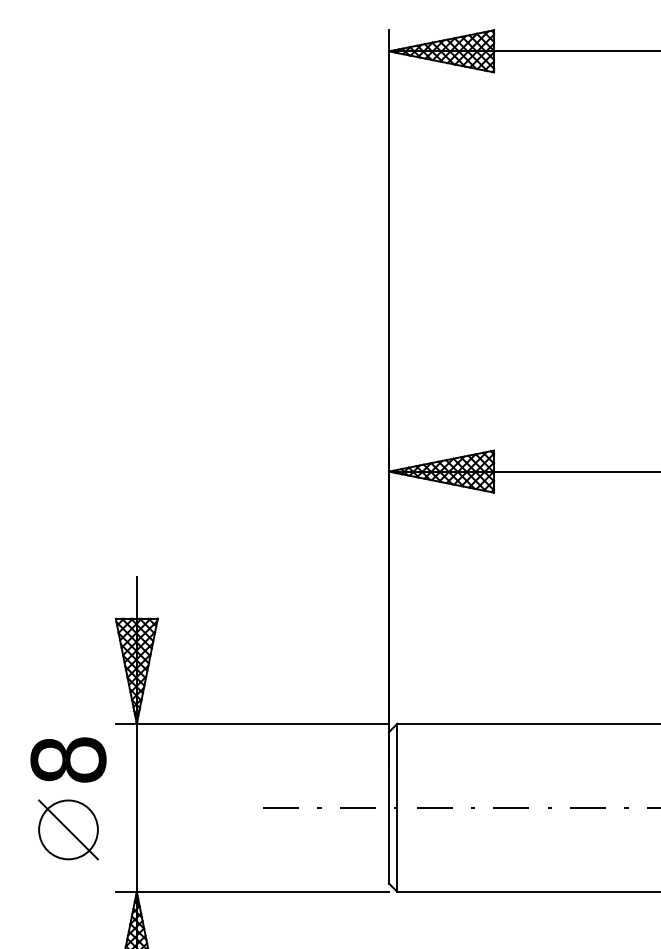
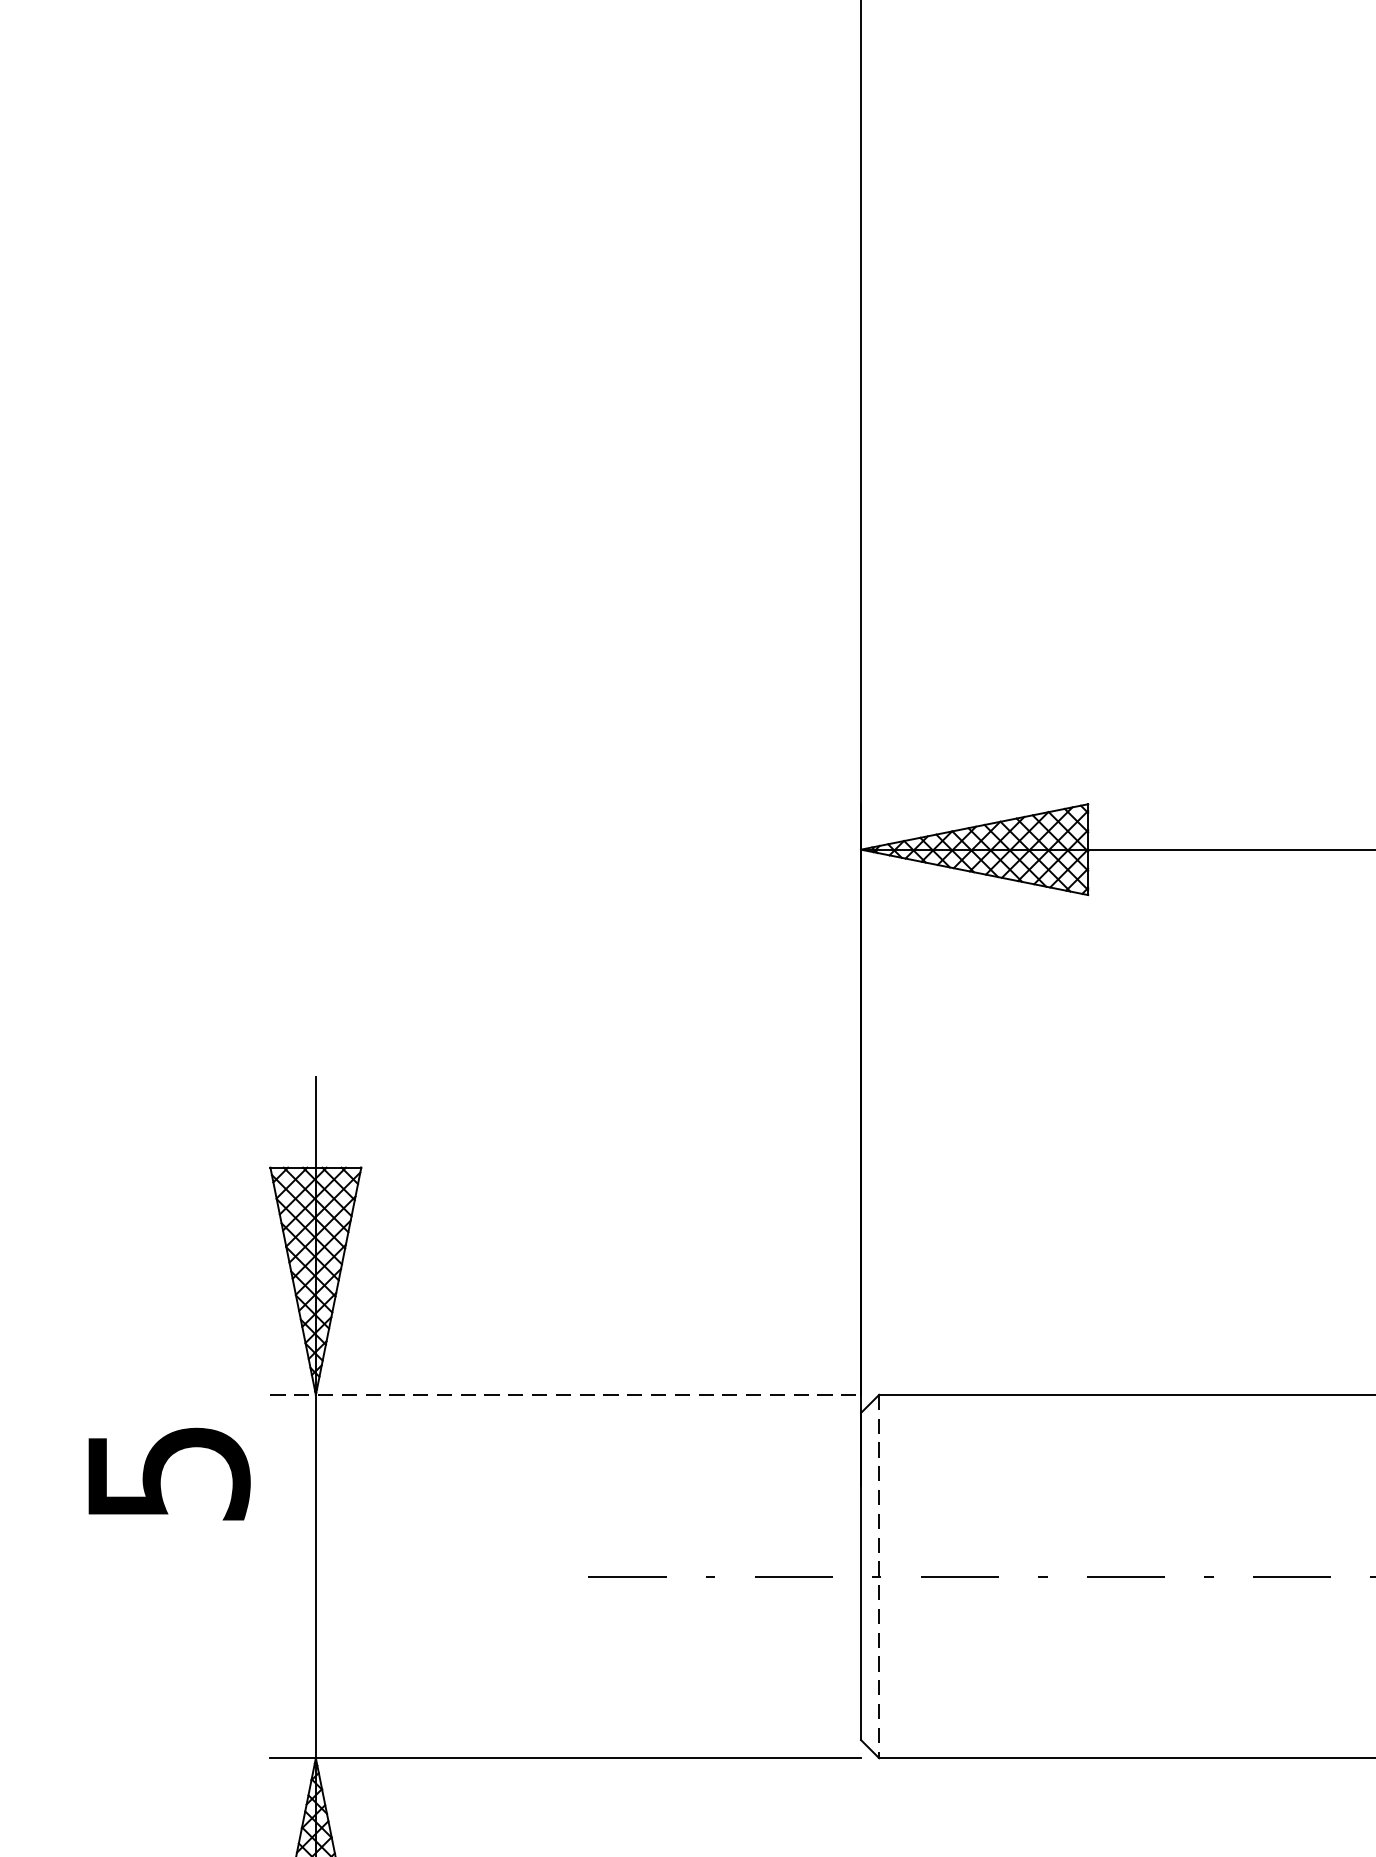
line: (252, 723) -> (565, 1394), solid -> dashed
text: (68, 759) -> (168, 1472), 8 -> 5
line: (397, 808) -> (879, 1577), solid -> dashed
part: (68, 829) -> (168, 1623), removed

